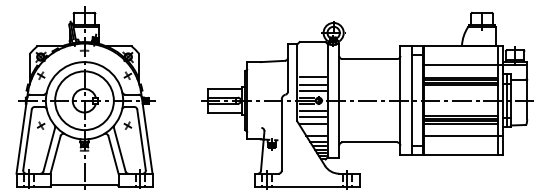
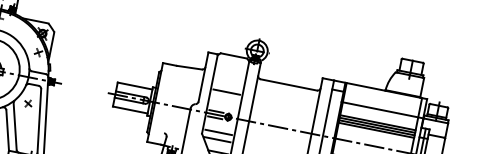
line: (312, 84) -> (225, 99), removed
line: (312, 90) -> (223, 105), removed
line: (312, 110) -> (219, 125), removed

